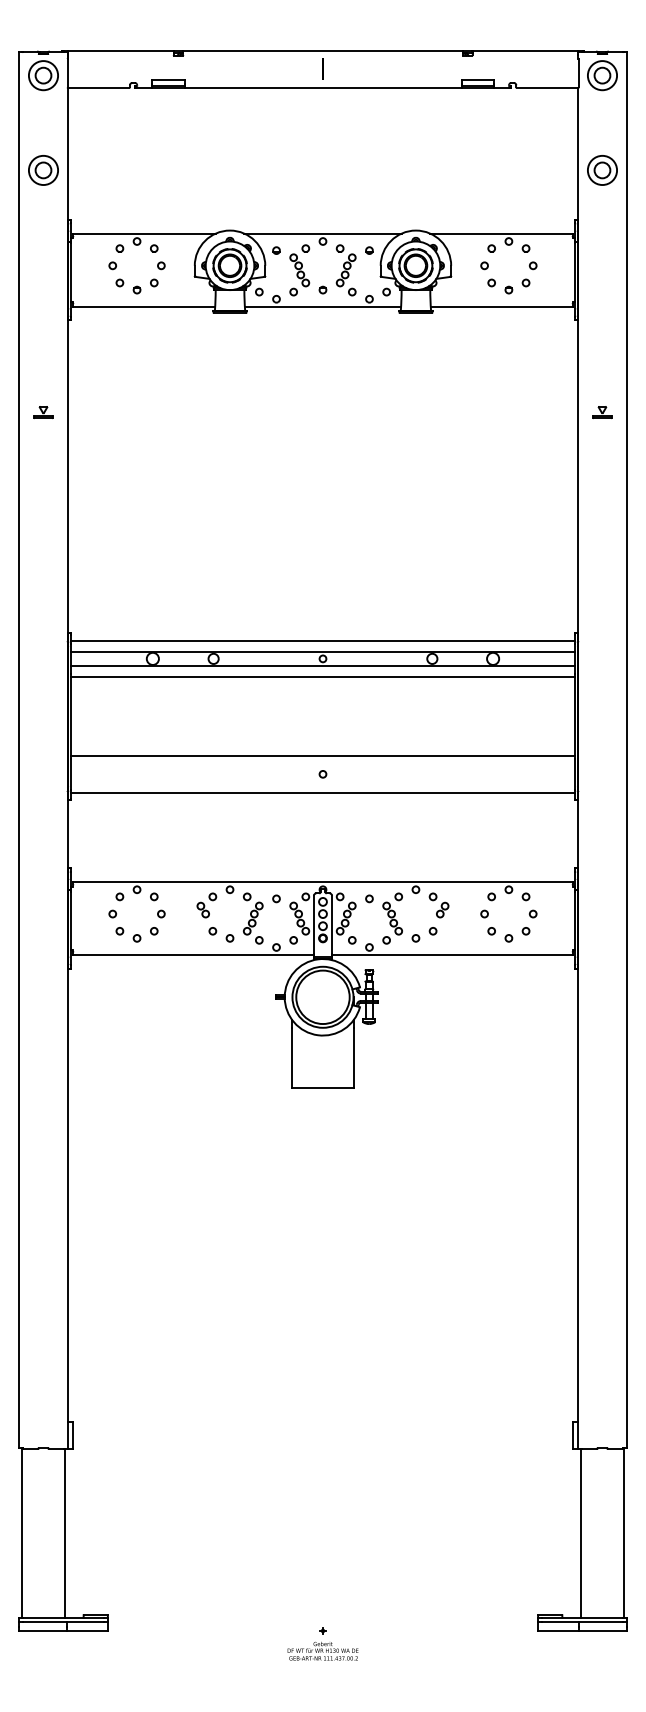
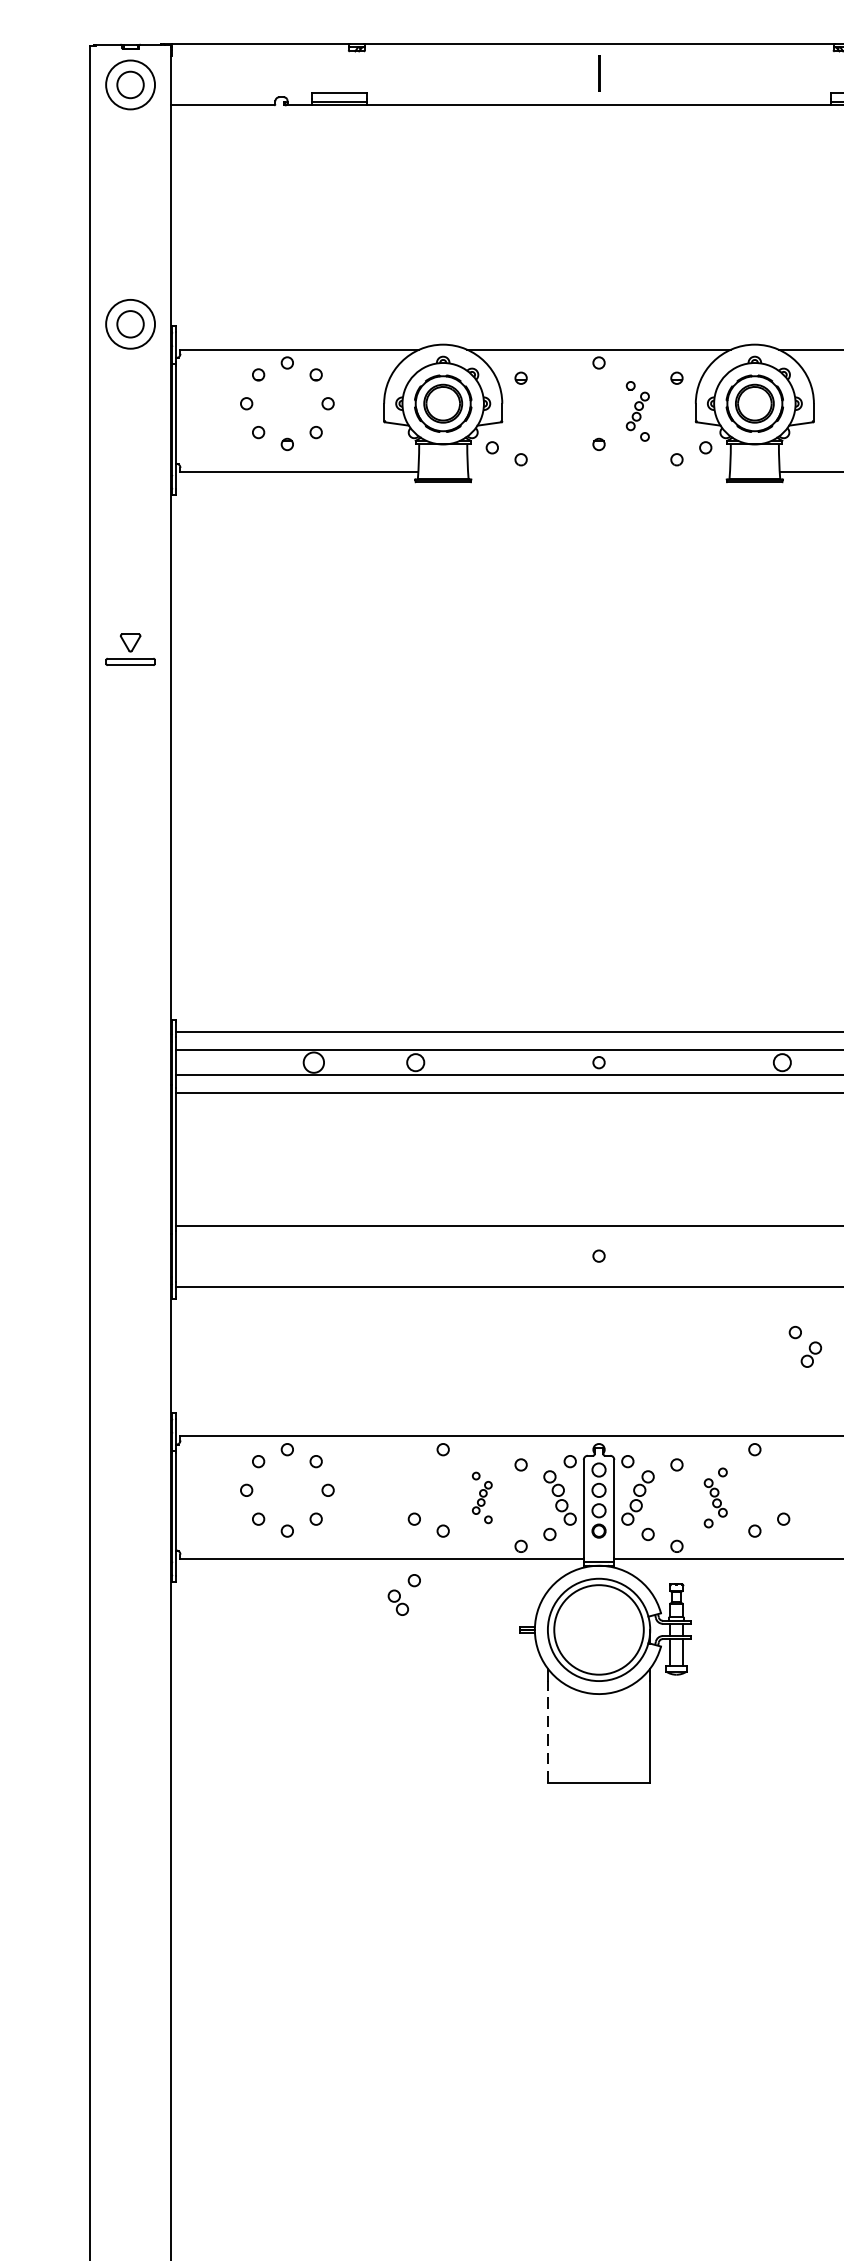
part: (43, 170) -> (130, 324), moved
part: (299, 270) -> (559, 411), removed
part: (345, 270) -> (636, 411), size x0.7
line: (322, 306) -> (598, 471), removed
part: (43, 412) -> (130, 649), size x1.6
part: (206, 905) -> (403, 1595), moved
part: (438, 905) -> (804, 1346), moved
part: (253, 918) -> (482, 1497), size x0.6
part: (392, 918) -> (715, 1497), size x0.7
line: (292, 1057) -> (547, 1730), solid -> dashed

